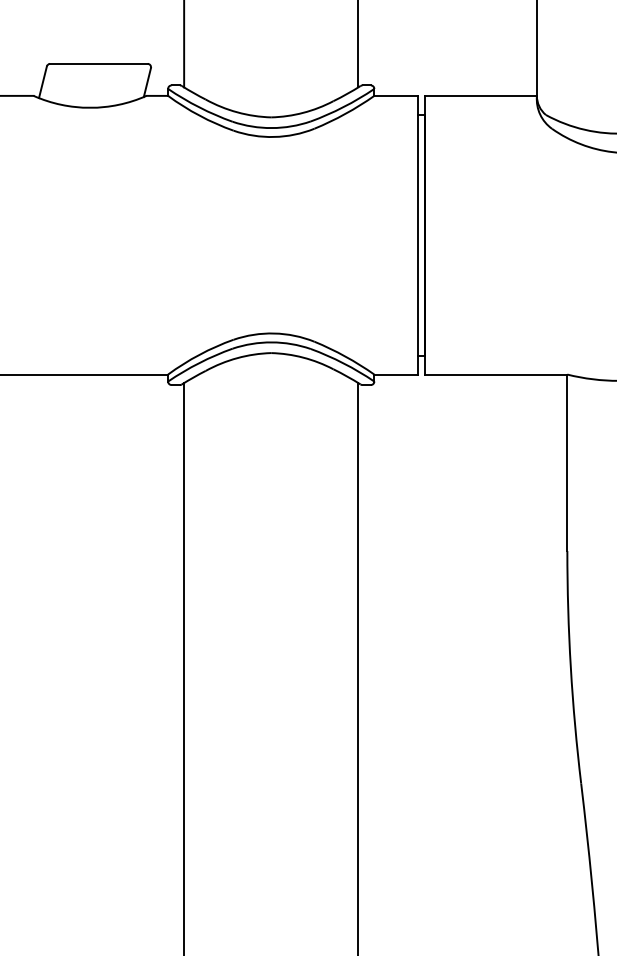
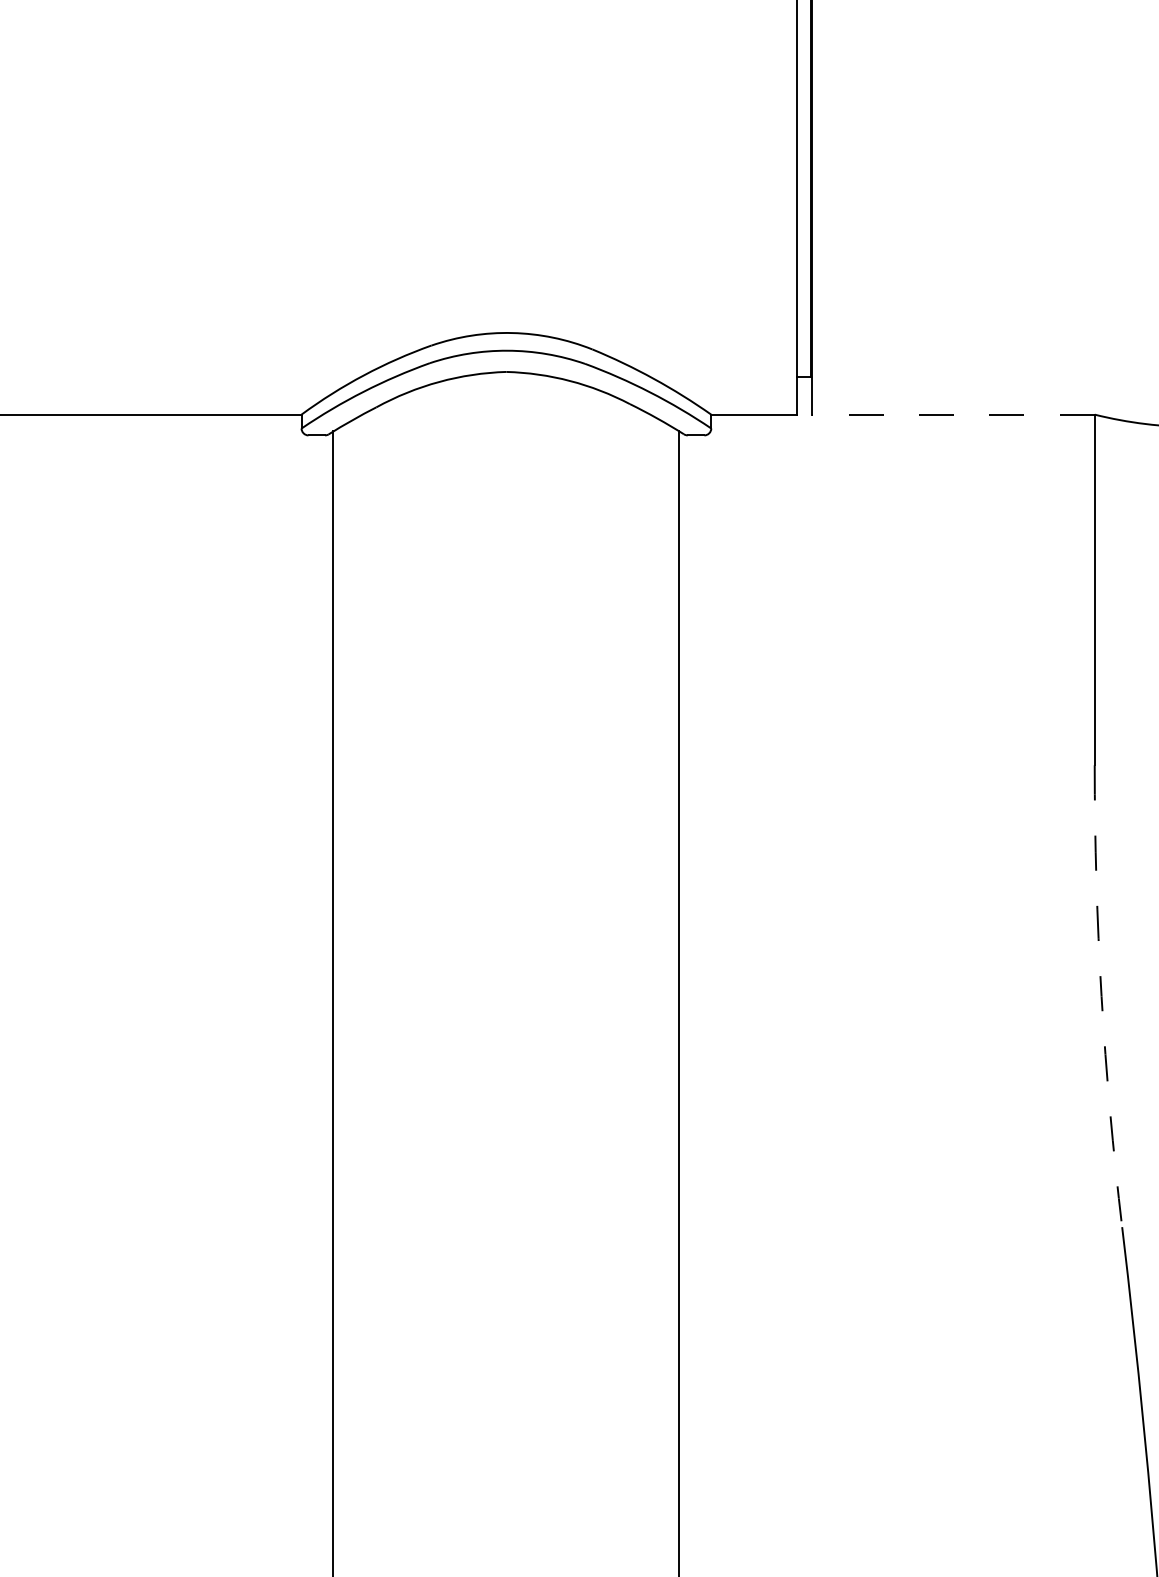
line: (495, 374) -> (951, 414), solid -> dashed
arc: (570, 667) -> (1100, 996), solid -> dashed

